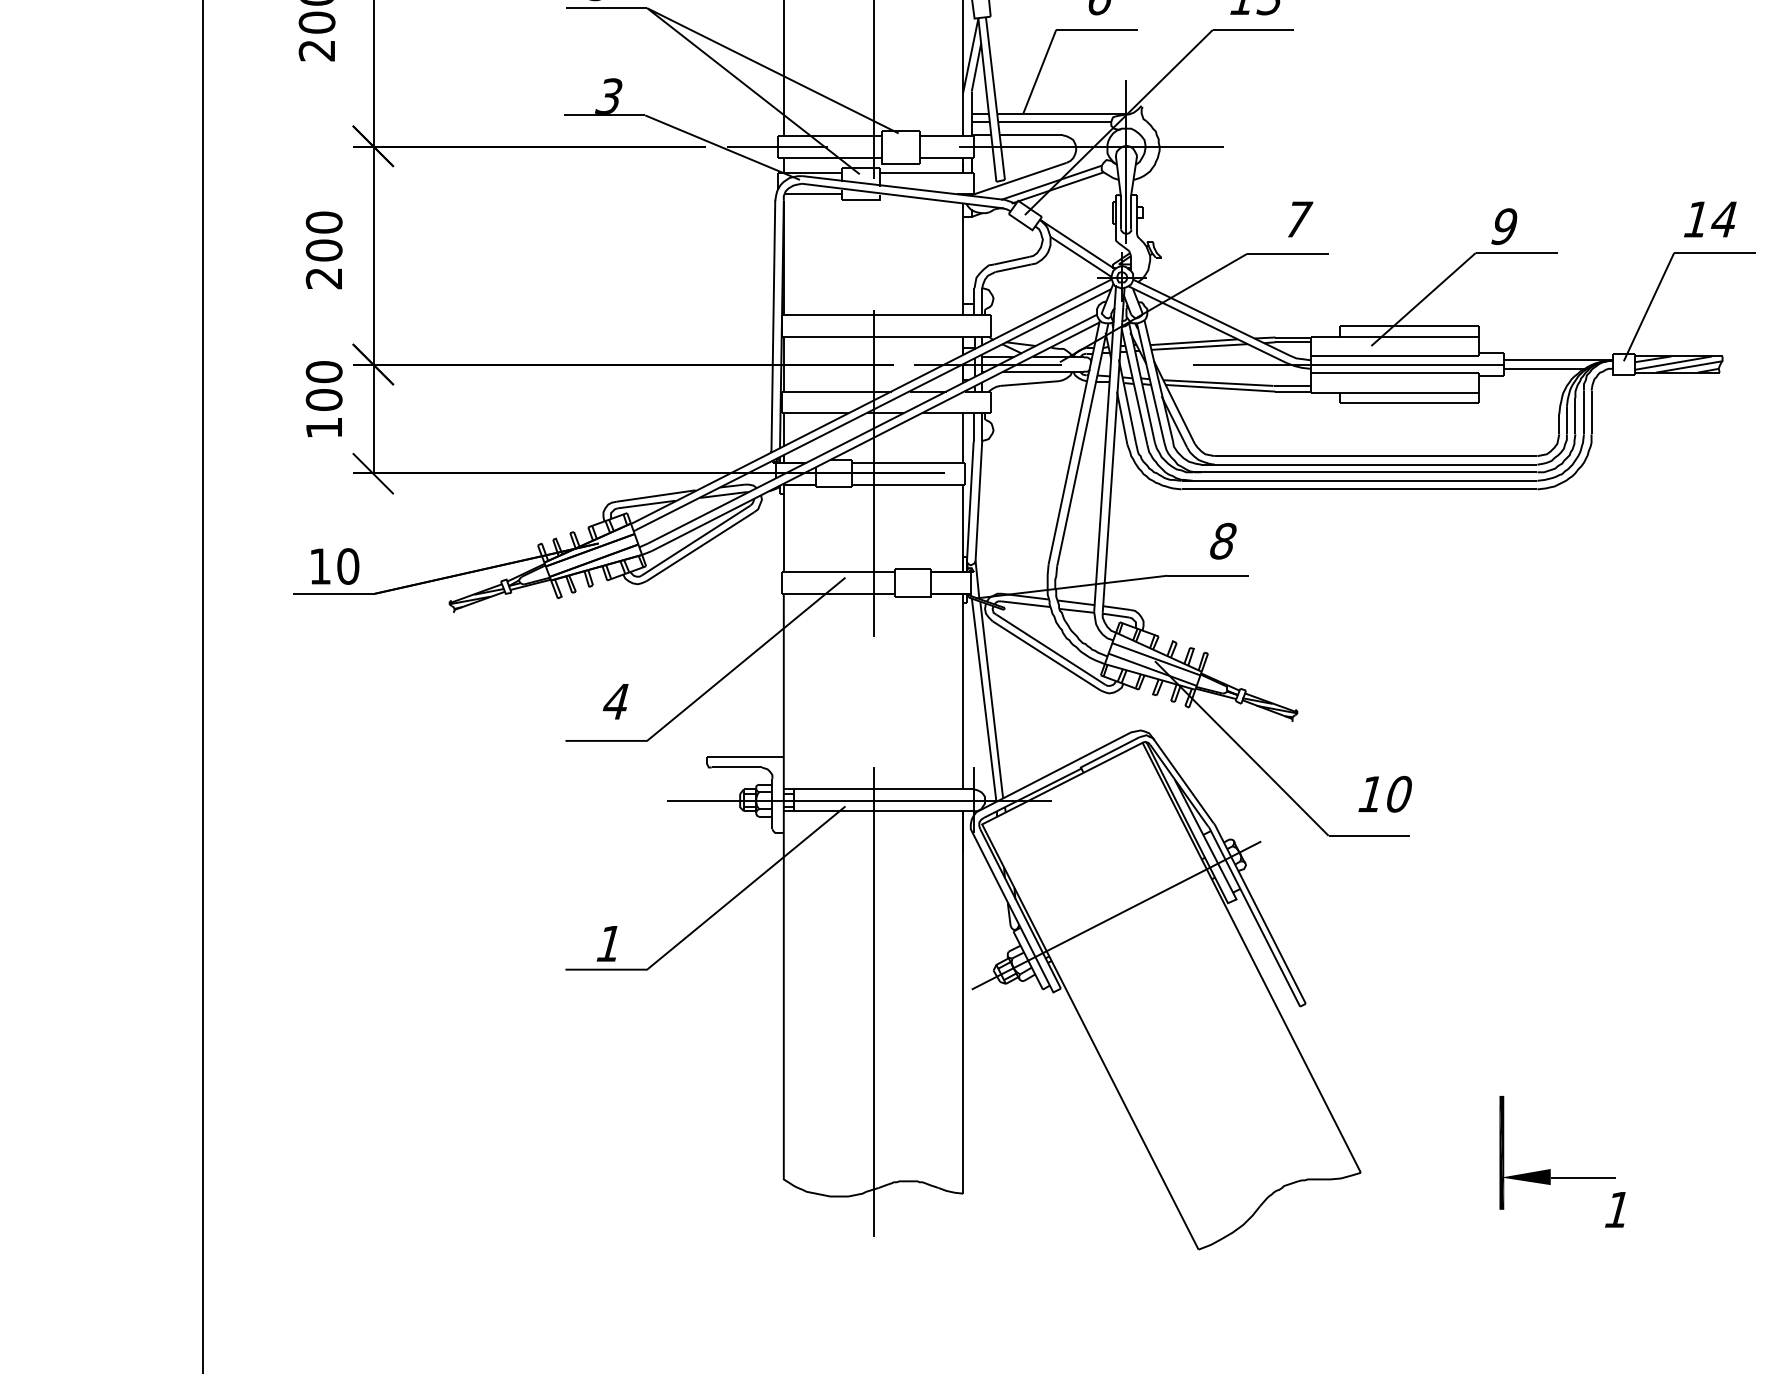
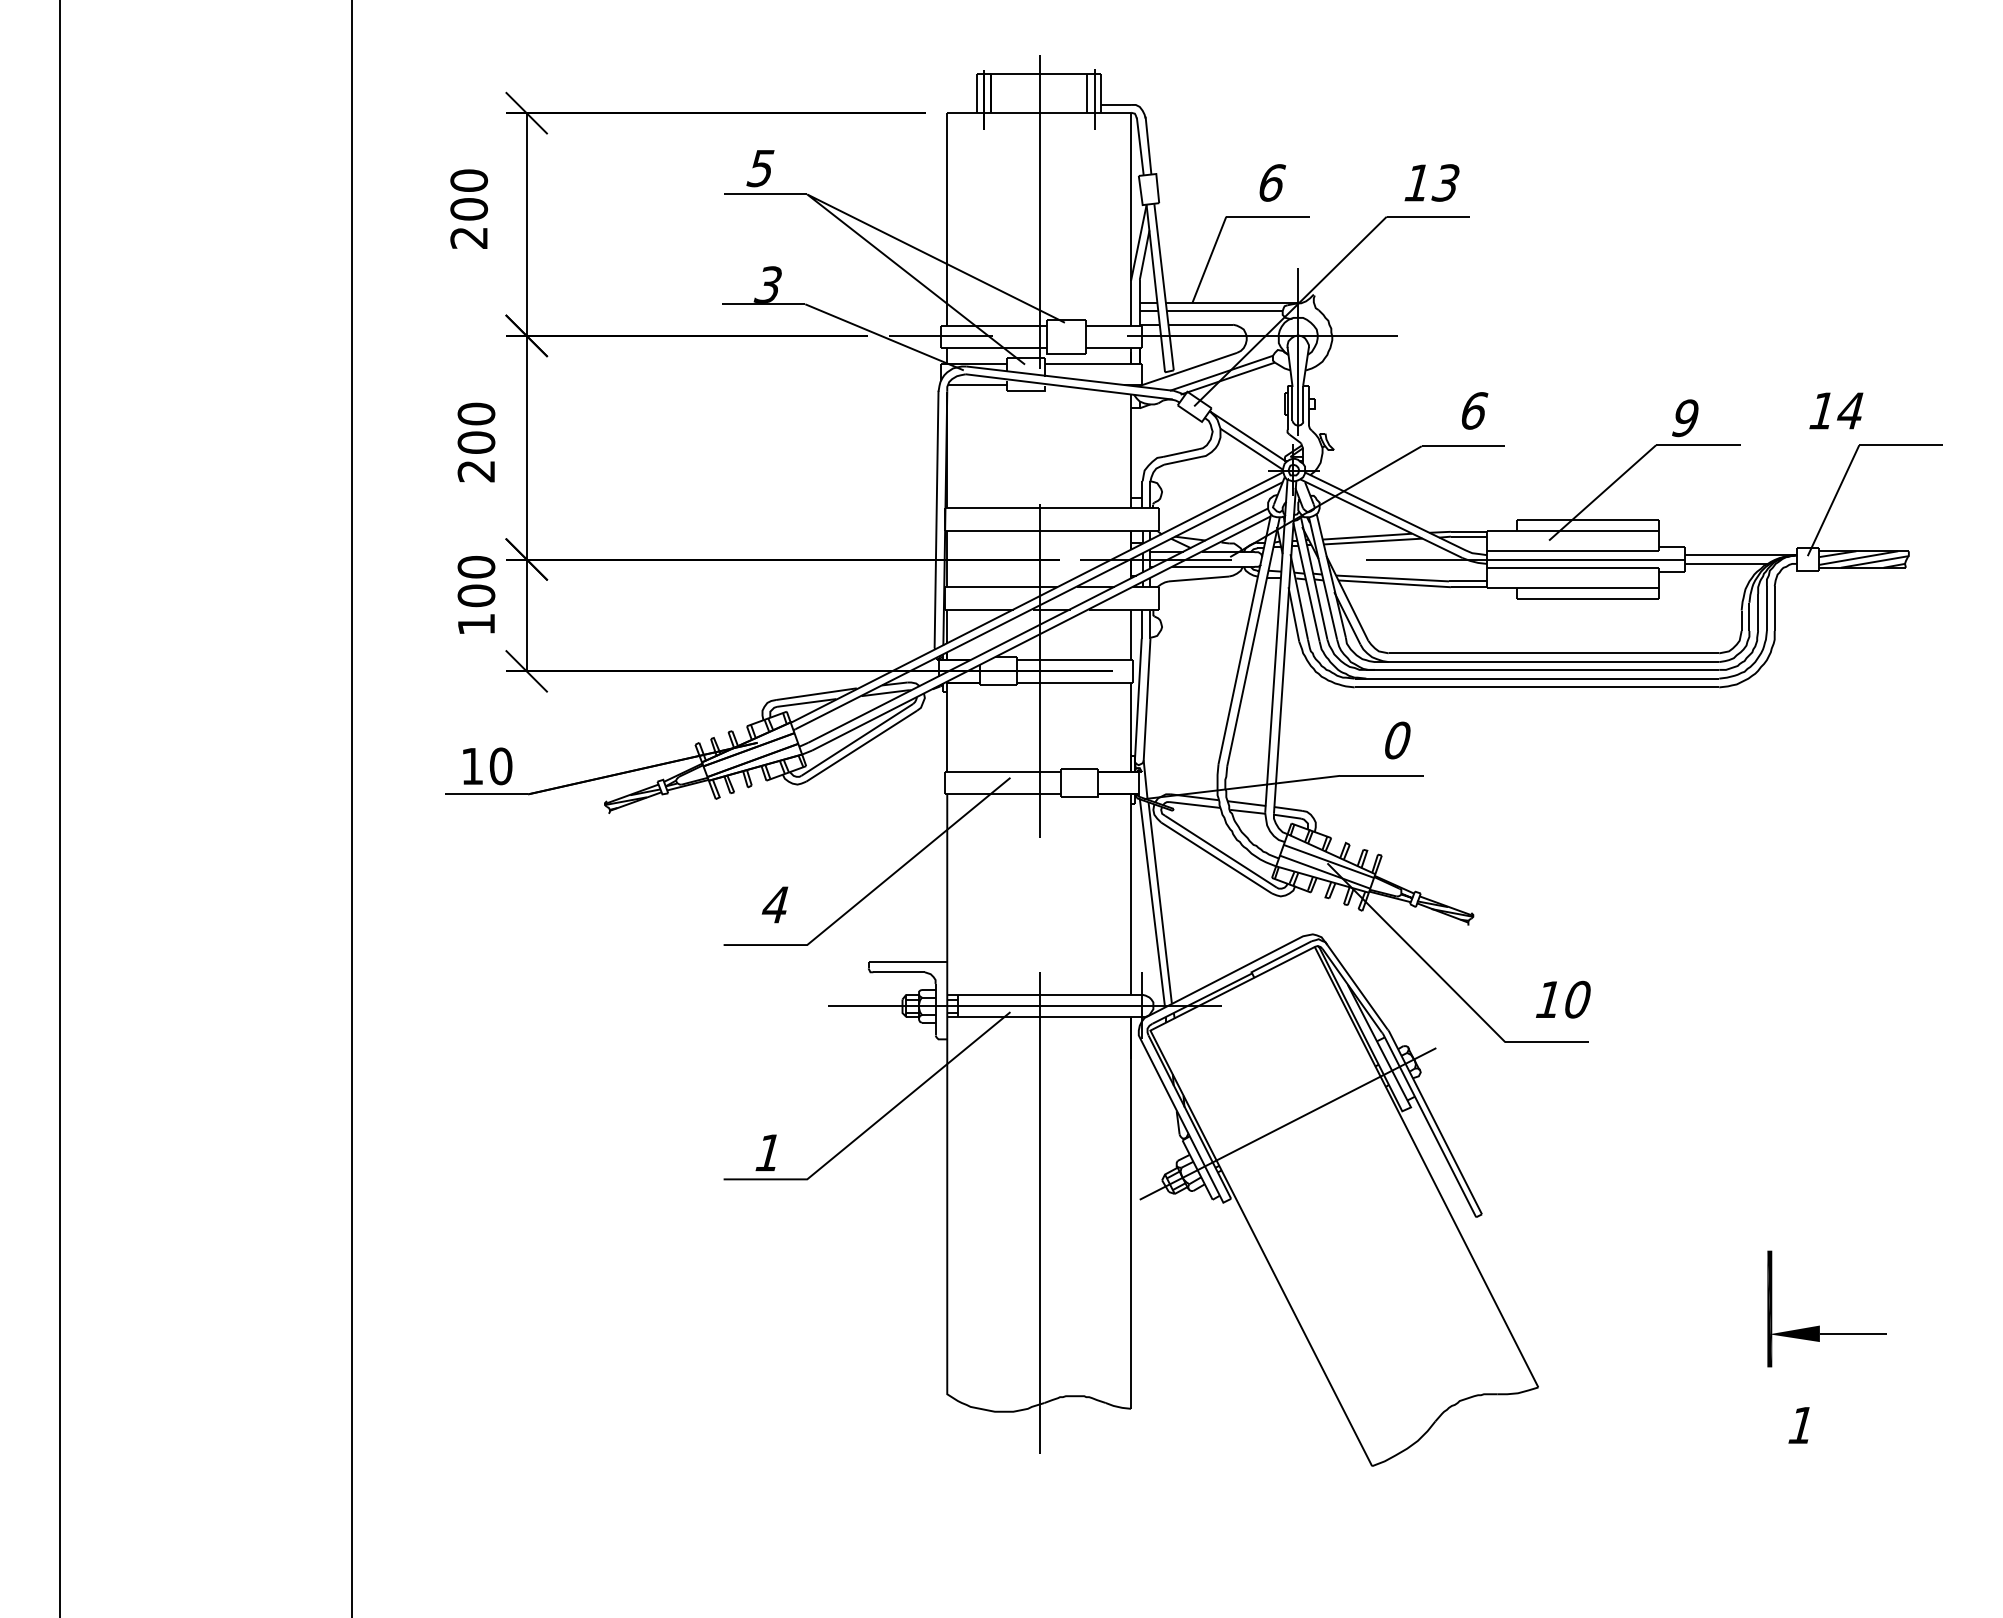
text: (1299, 219) -> (1475, 410), 7 -> 6
text: (1710, 219) -> (1836, 410), moved
text: (1223, 541) -> (1397, 740), 8 -> 0
part: (1550, 1168) -> (1819, 1325), moved

